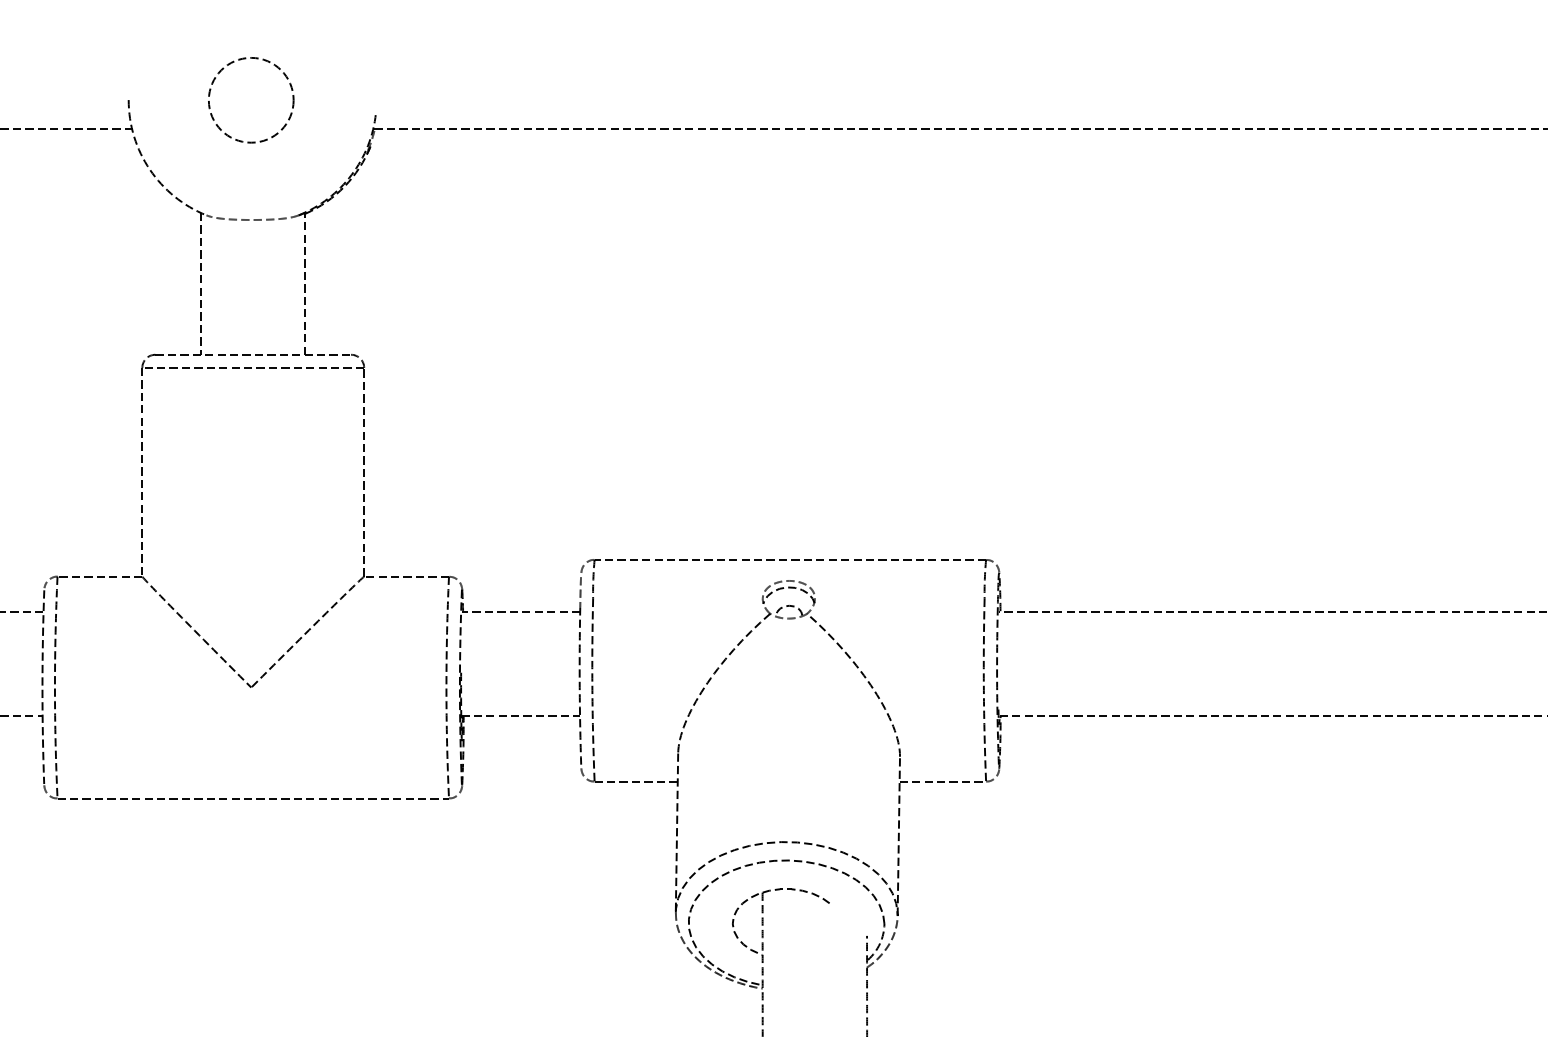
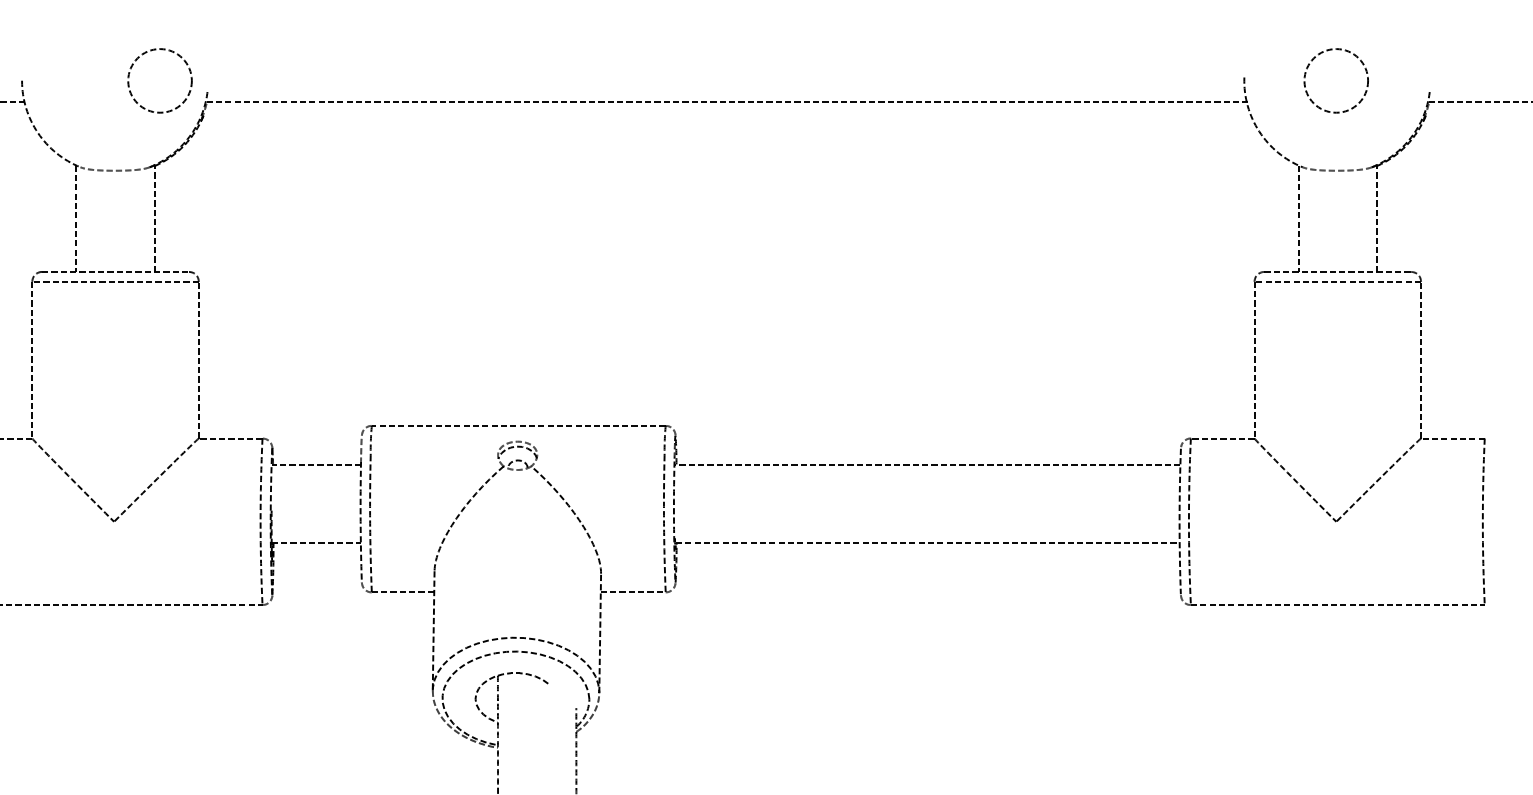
circle: (250, 99) -> (159, 80), moved

